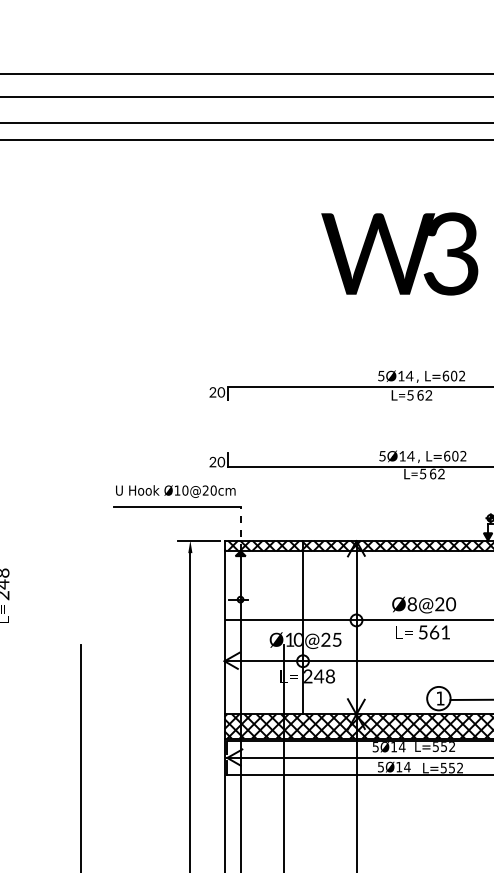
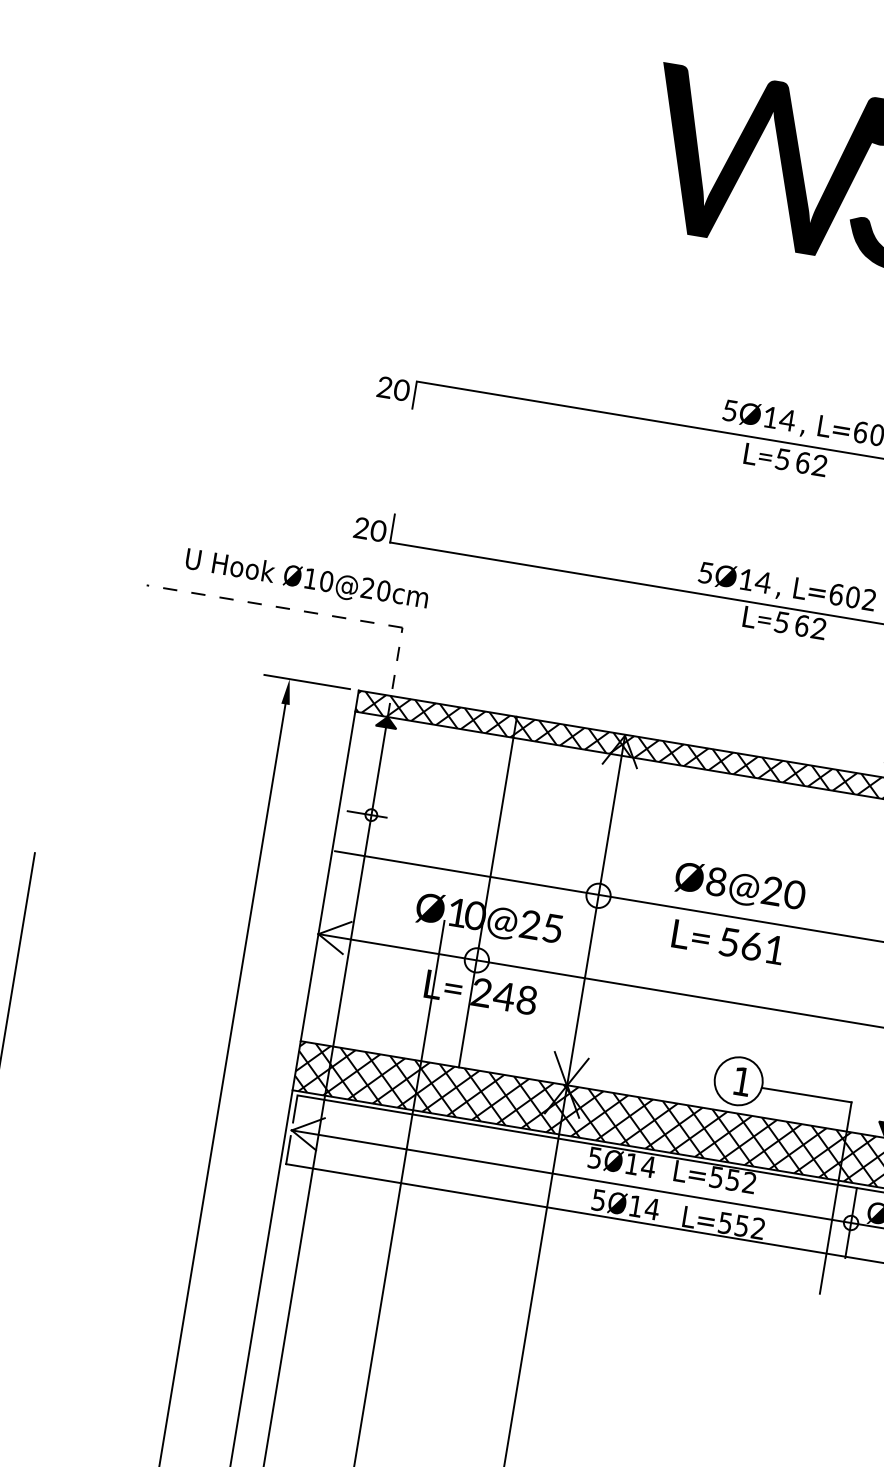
text: (175, 491) -> (306, 580), moved
line: (176, 506) -> (273, 605), solid -> dashed

